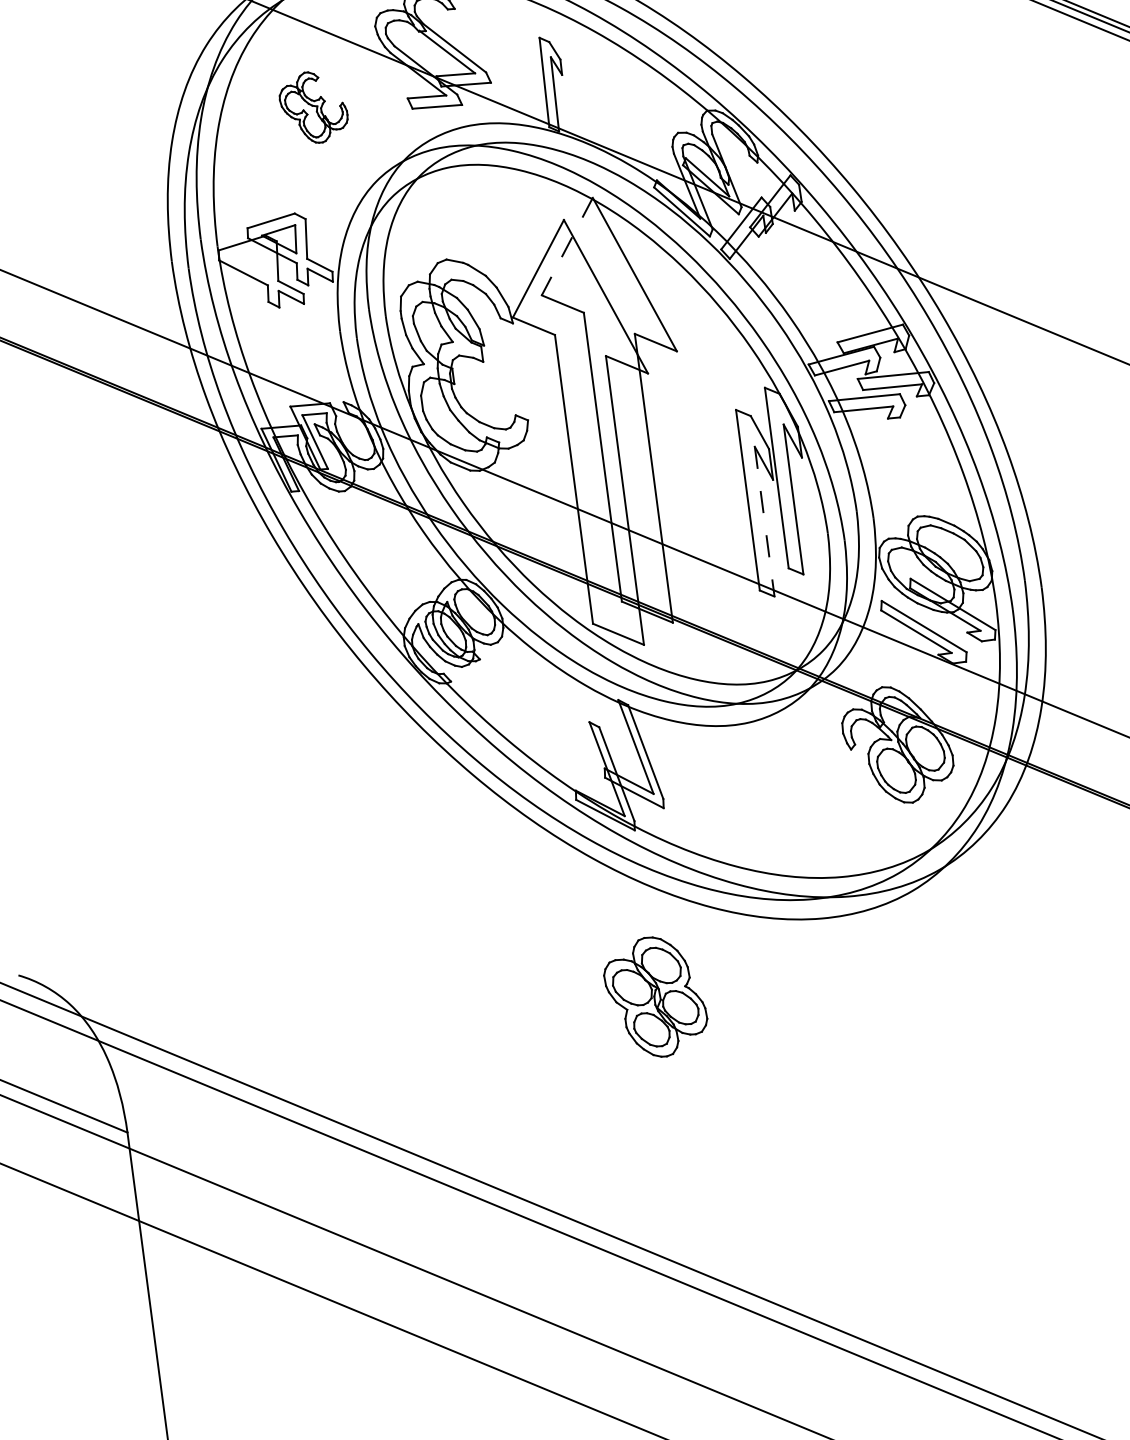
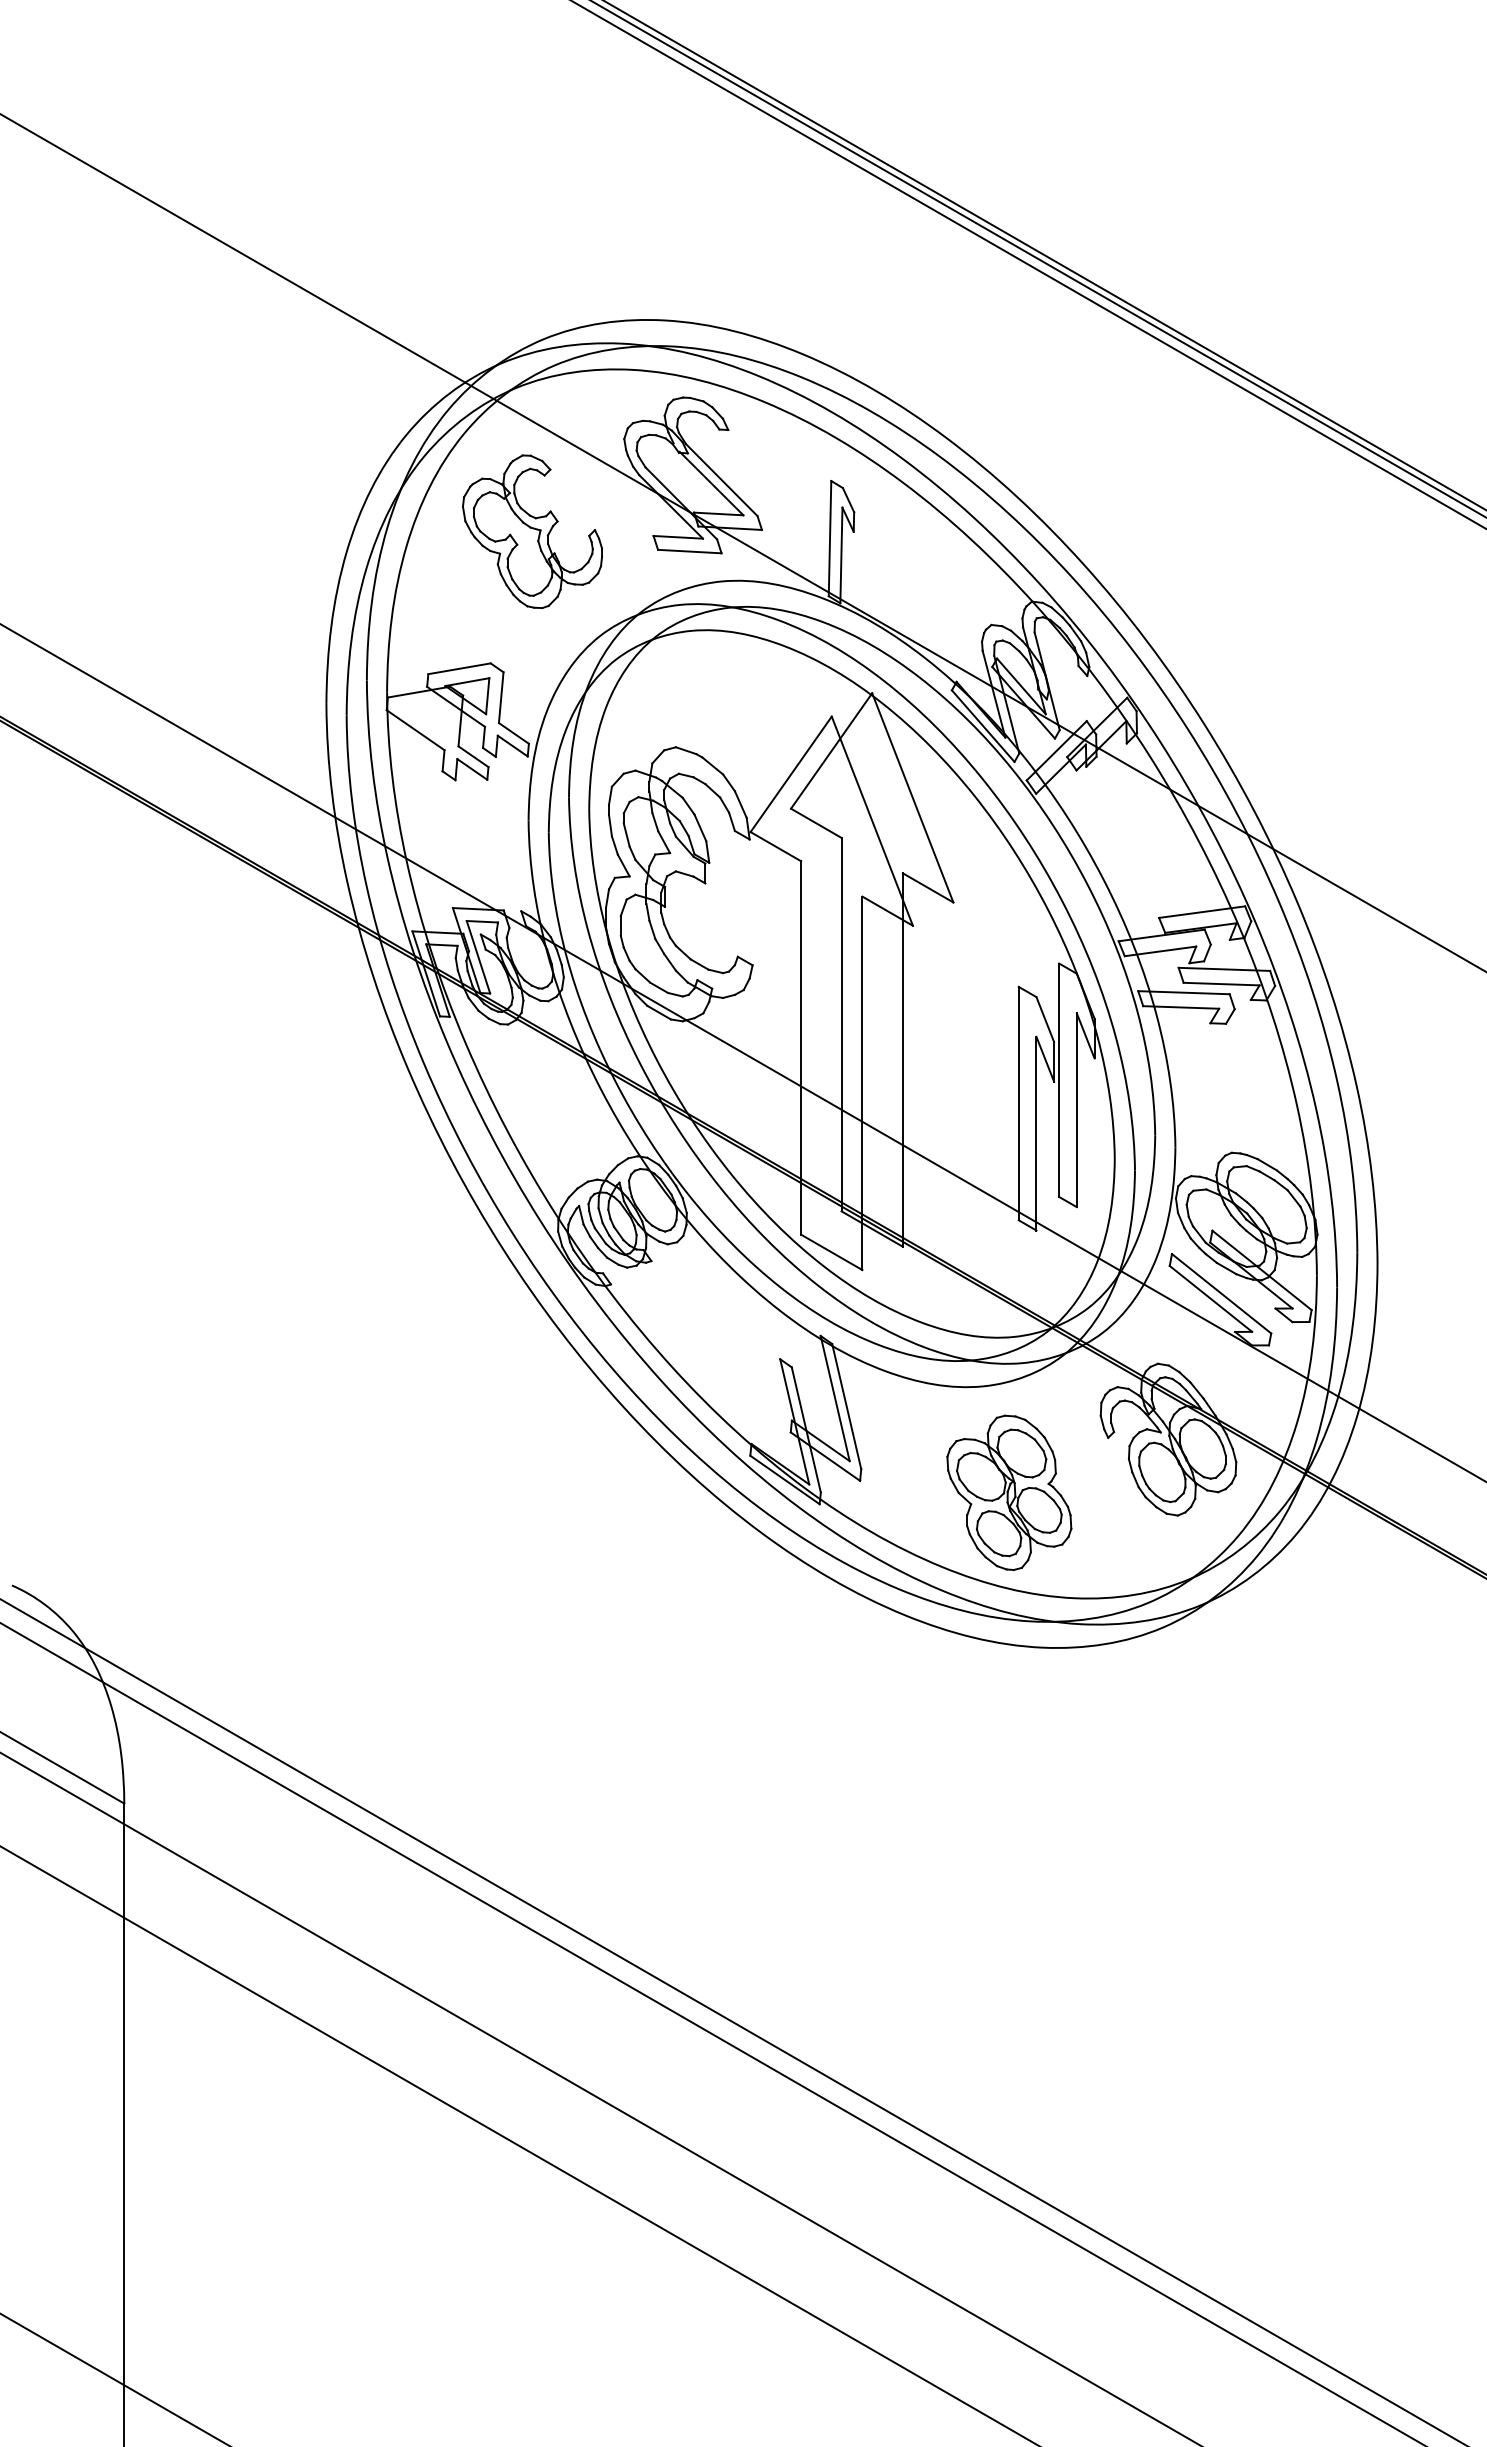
part: (313, 107) -> (532, 531), size x1.67
line: (567, 247) -> (831, 751), dashed -> solid
line: (764, 521) -> (1036, 1133), dashed -> solid
part: (655, 996) -> (1009, 1492), moved

